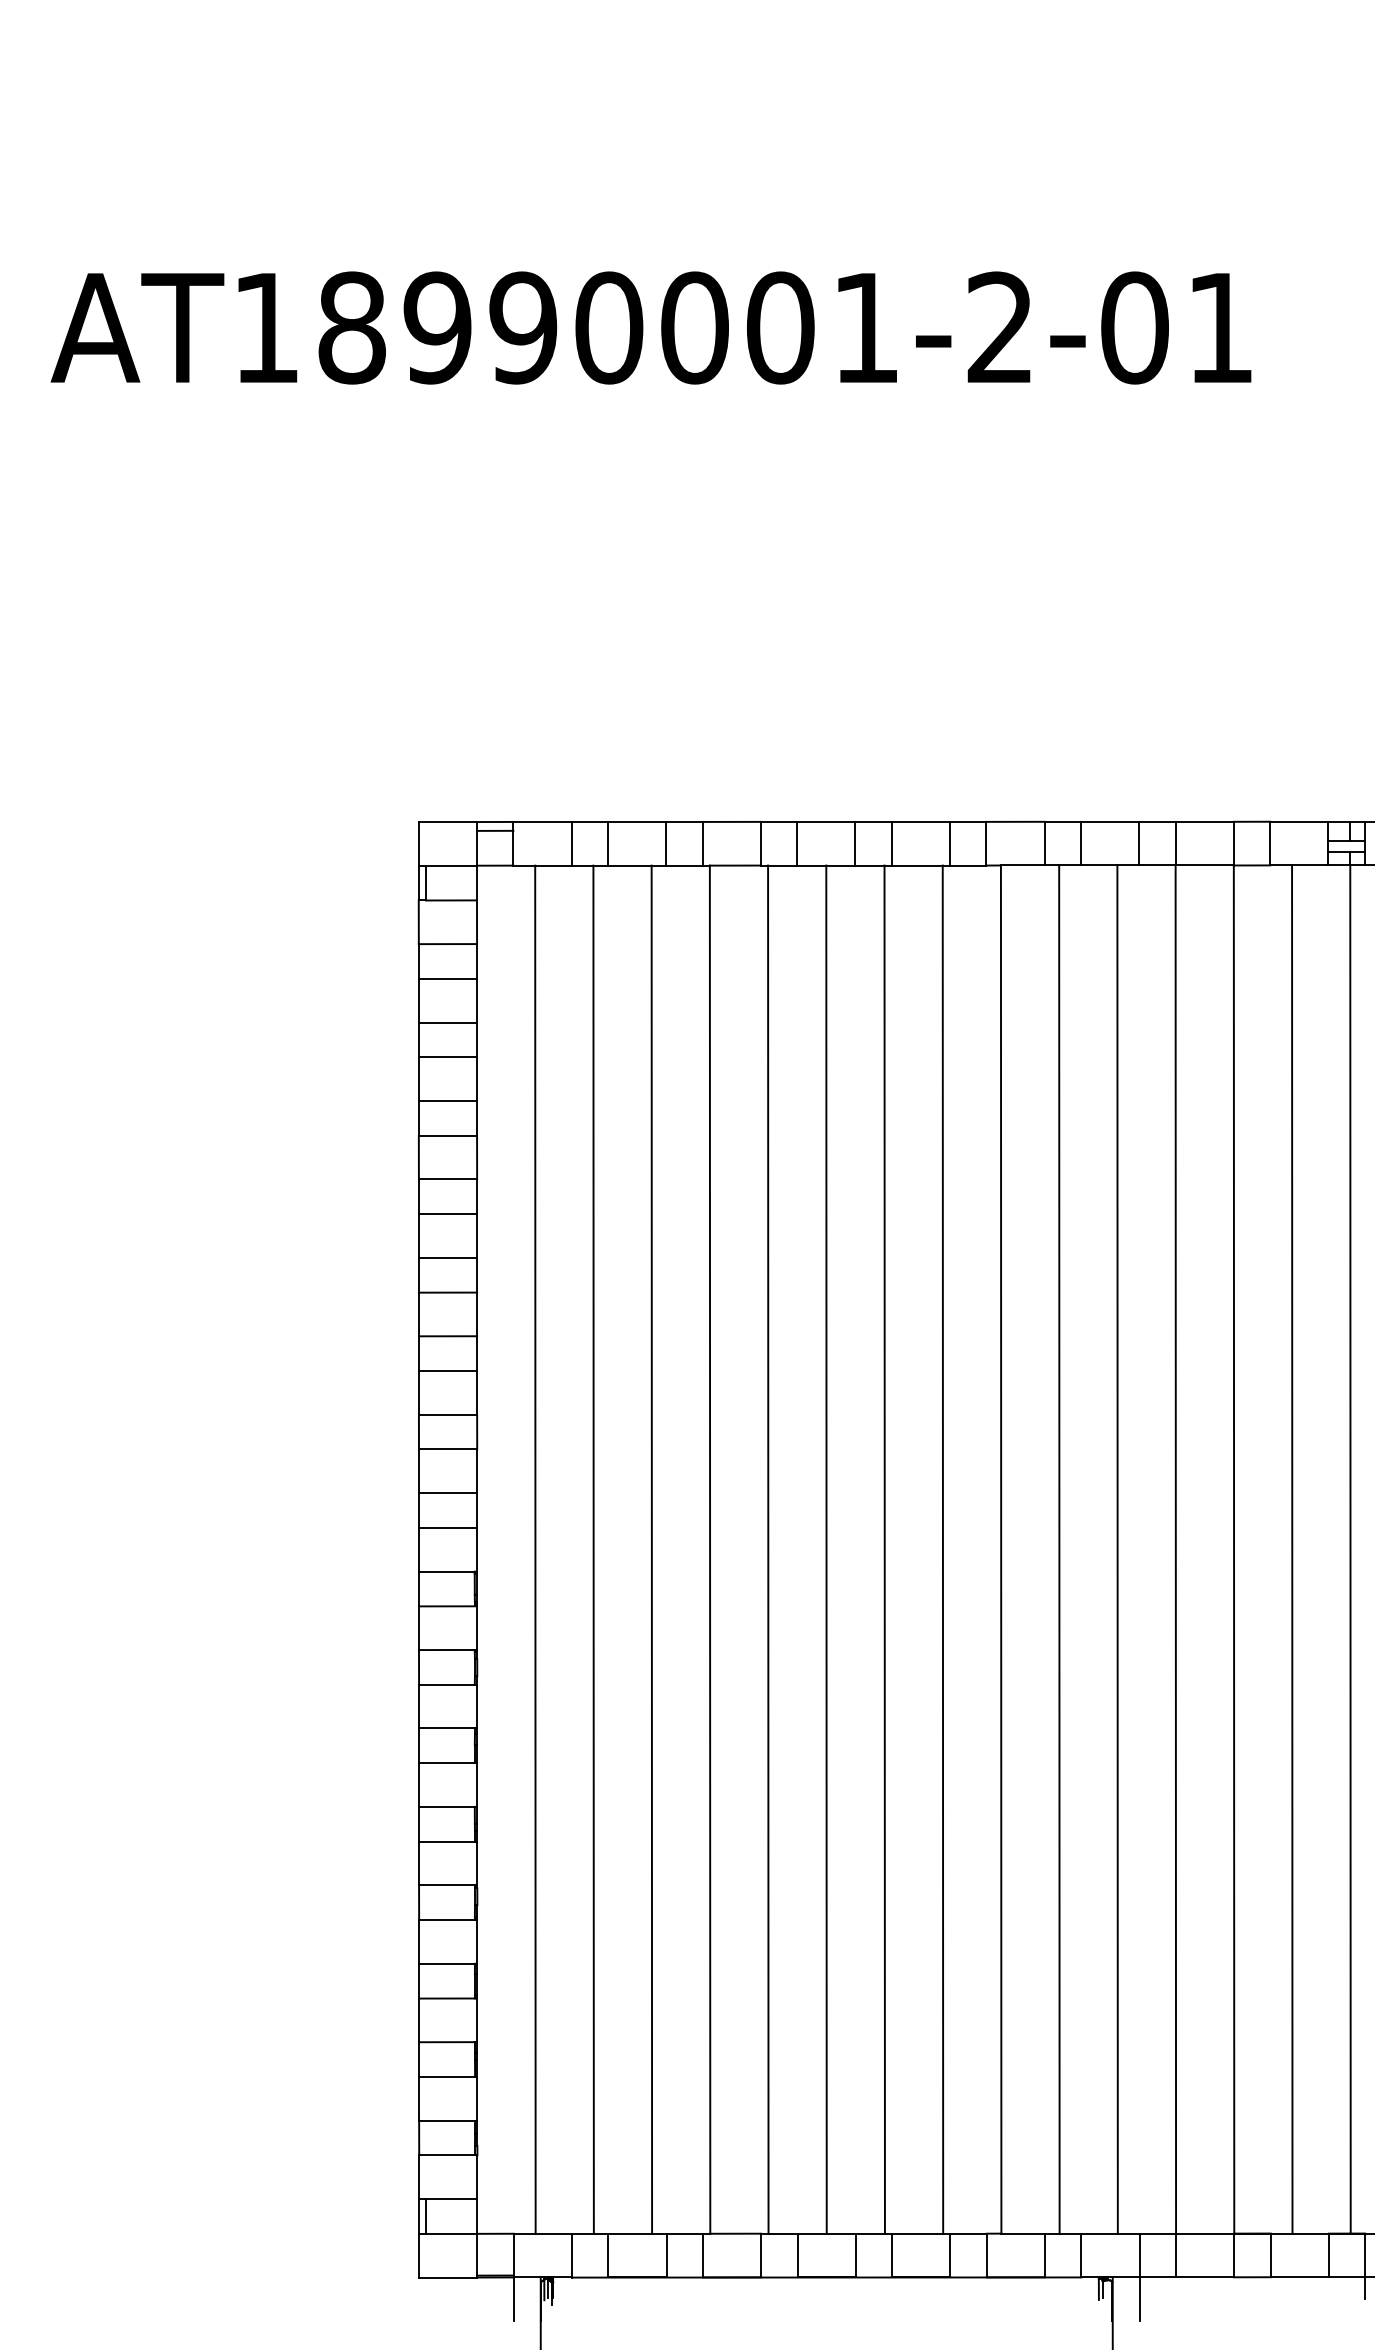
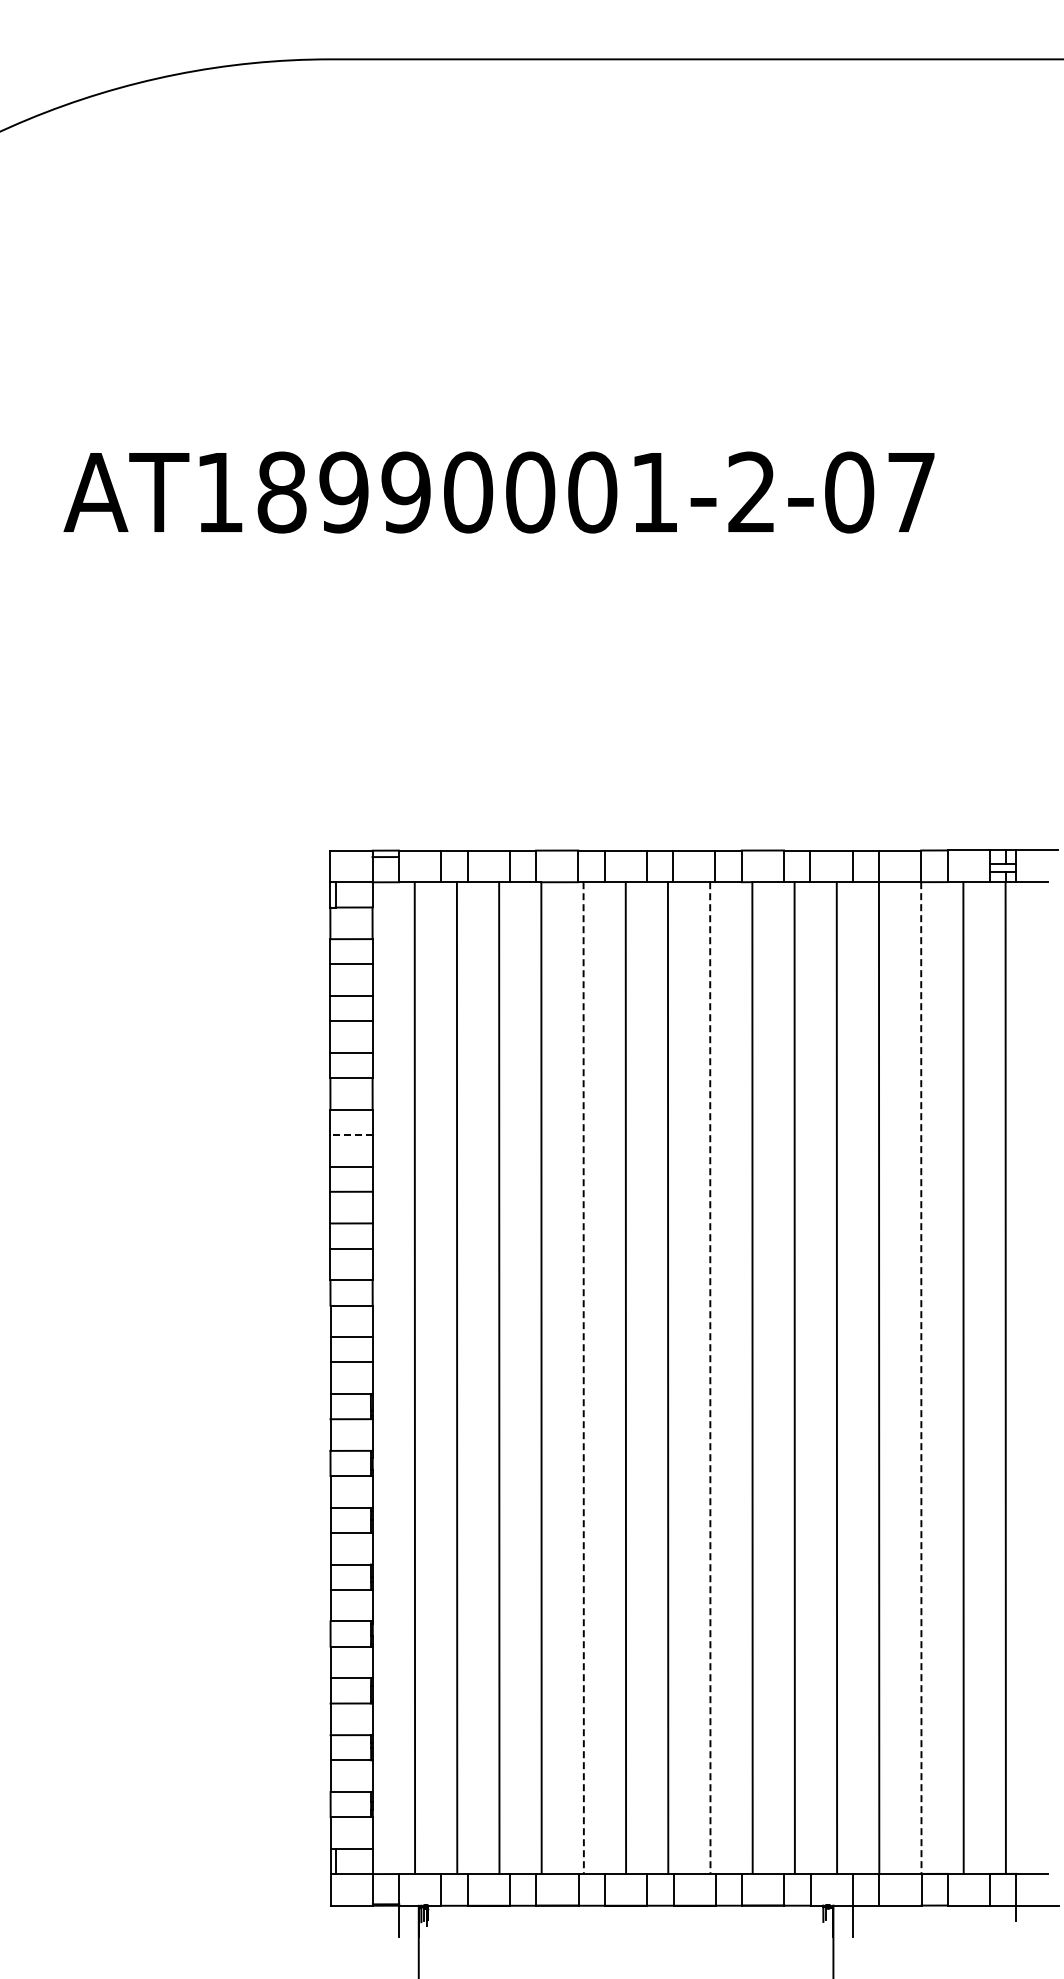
text: (1220, 327) -> (911, 492), AT18990001-2-01 -> AT18990001-2-07
line: (447, 1213) -> (351, 1134), solid -> dashed
line: (767, 1550) -> (583, 1378), solid -> dashed
line: (943, 1550) -> (710, 1378), solid -> dashed
line: (1234, 1550) -> (921, 1378), solid -> dashed

